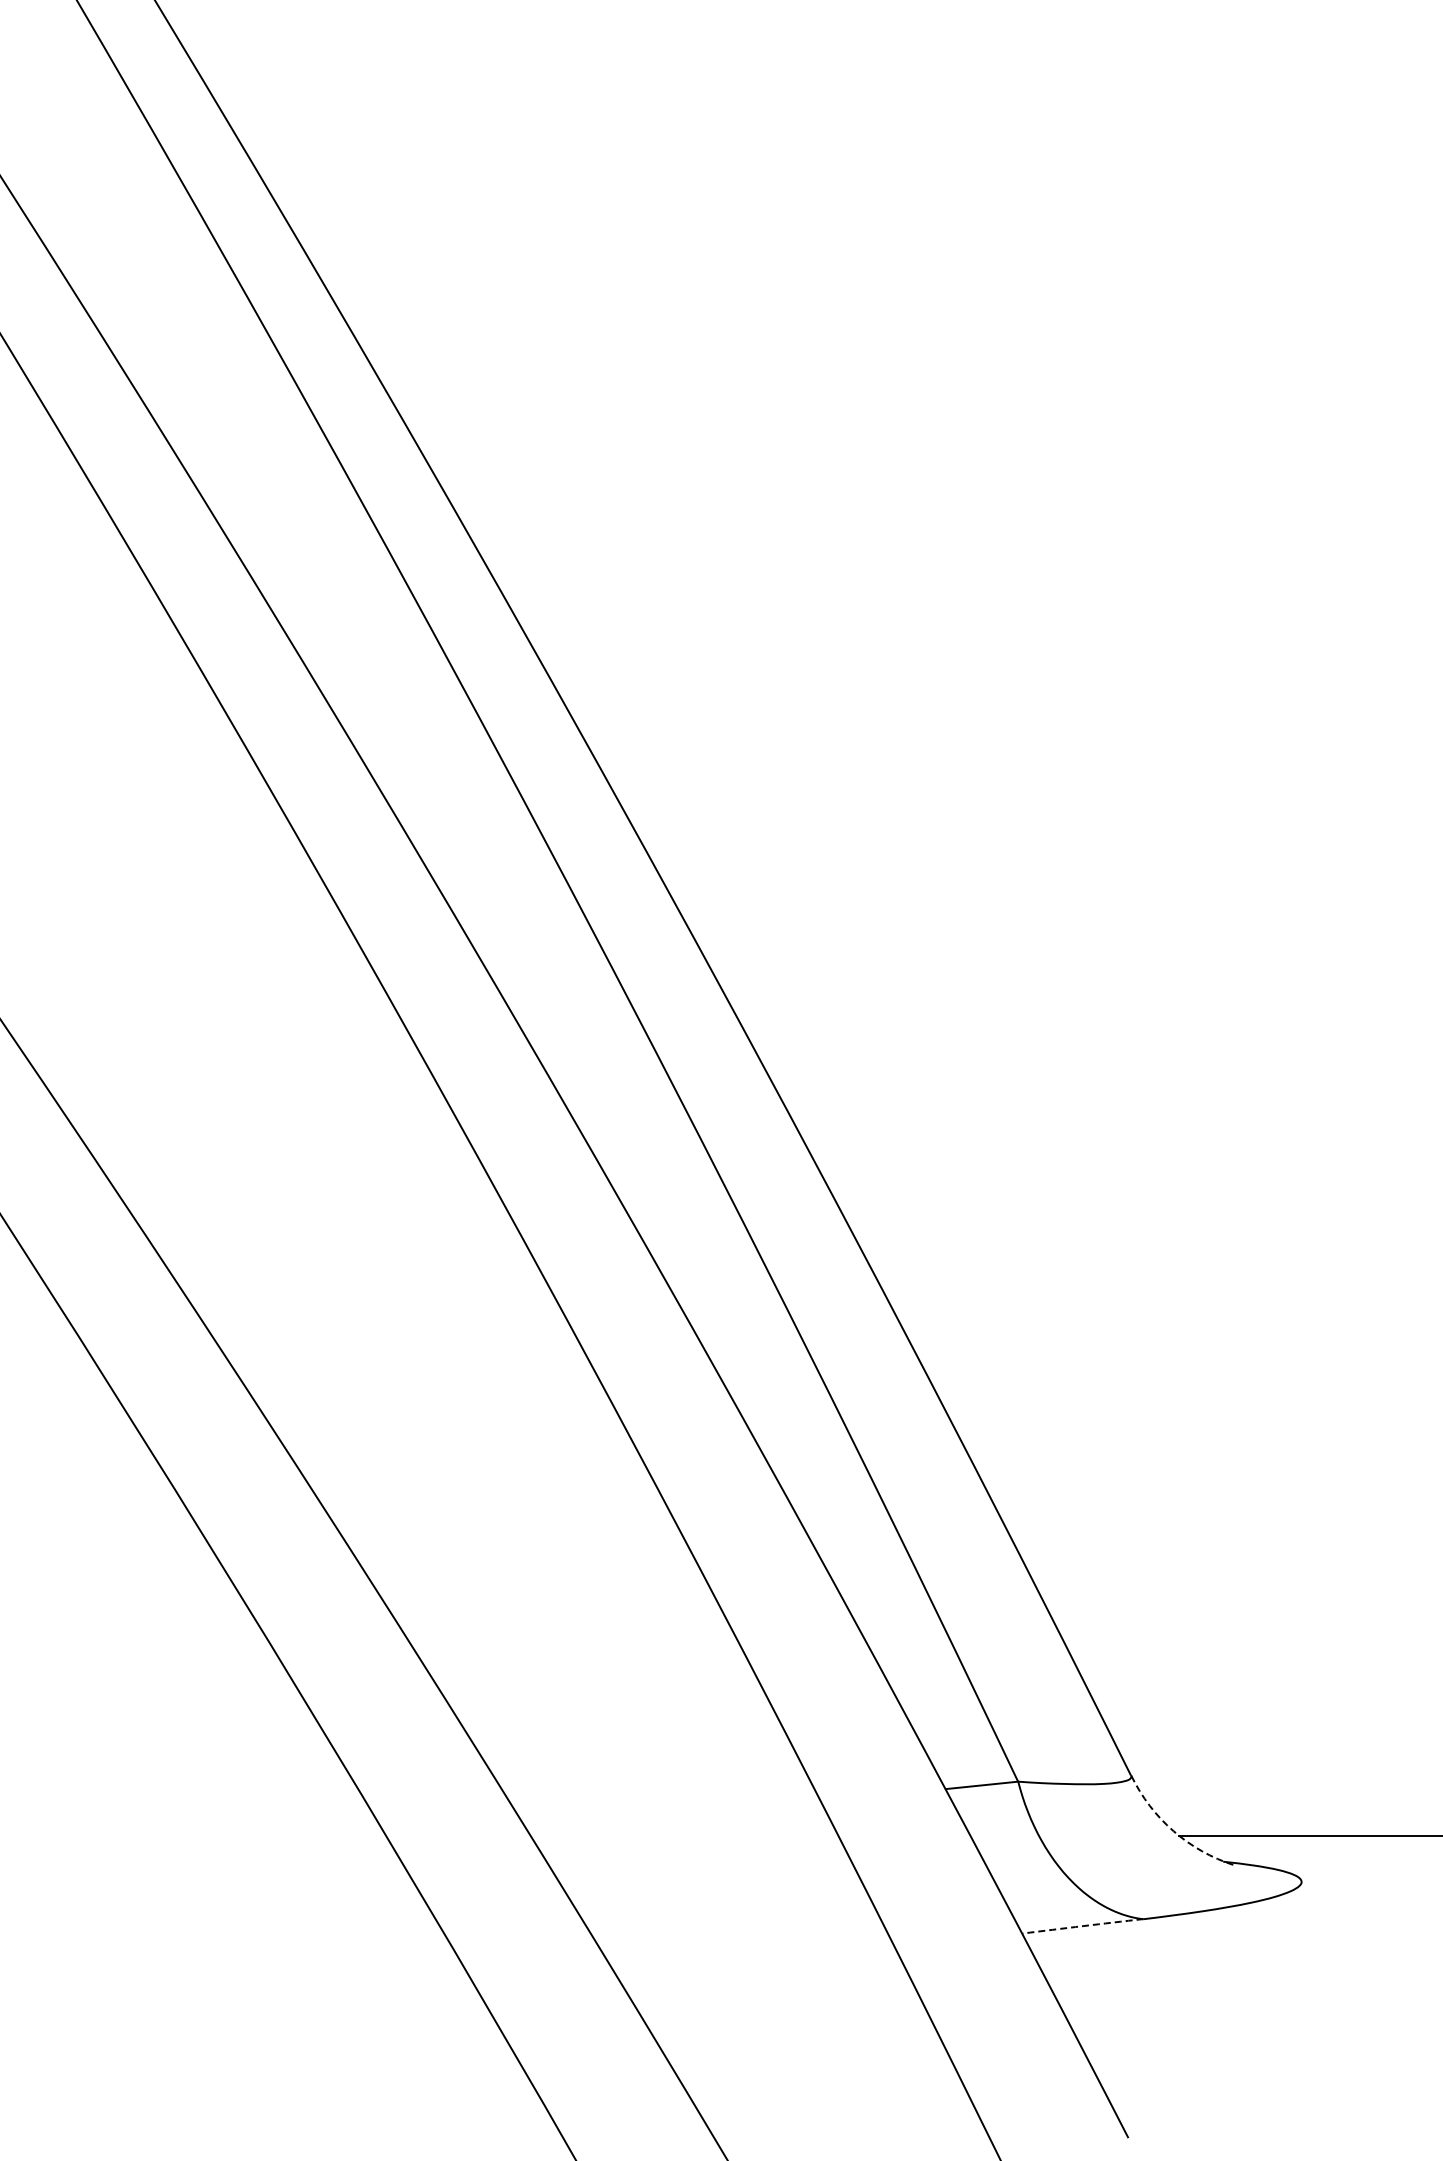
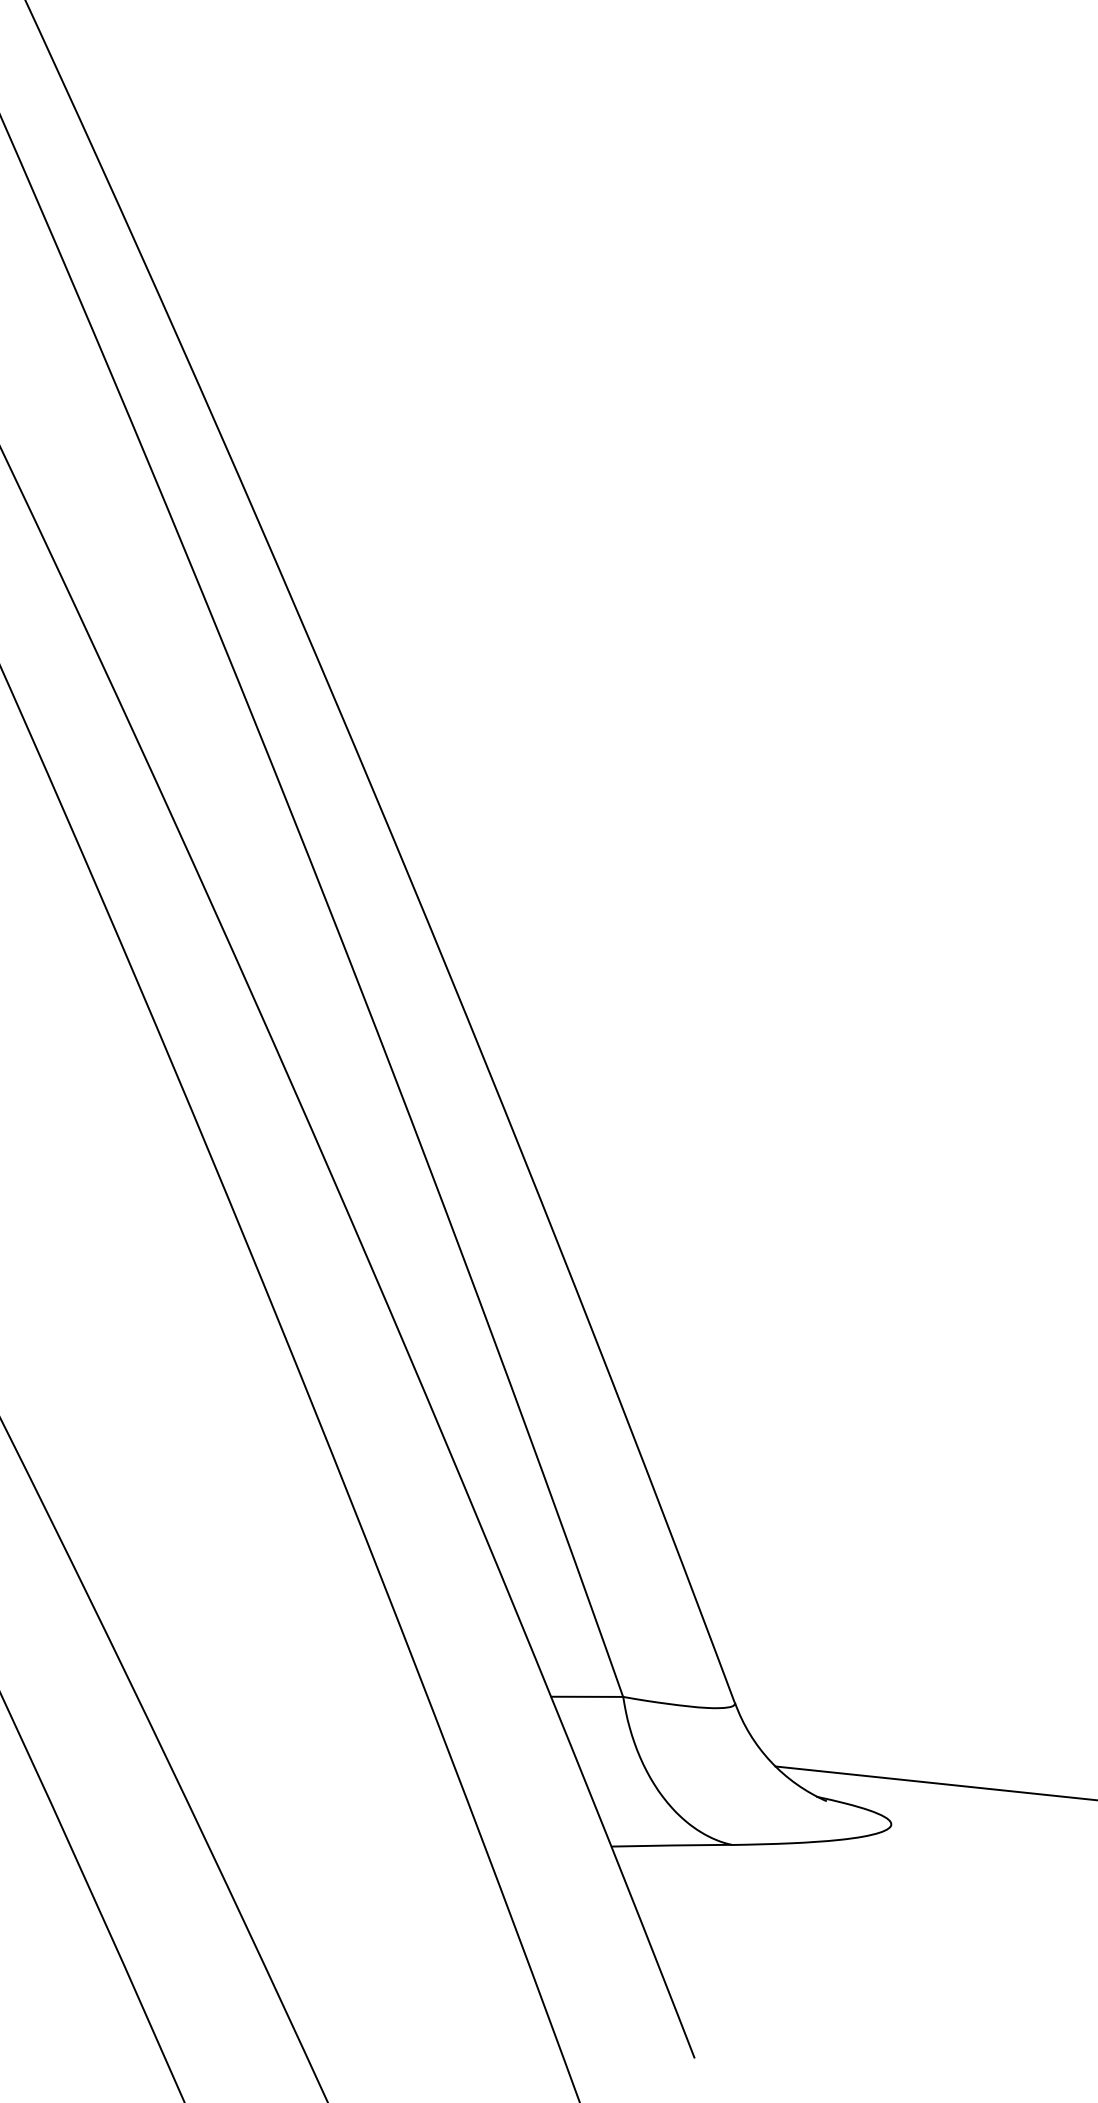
arc: (1173, 1831) -> (770, 1761), dashed -> solid
arc: (1083, 1926) -> (672, 1845), dashed -> solid

